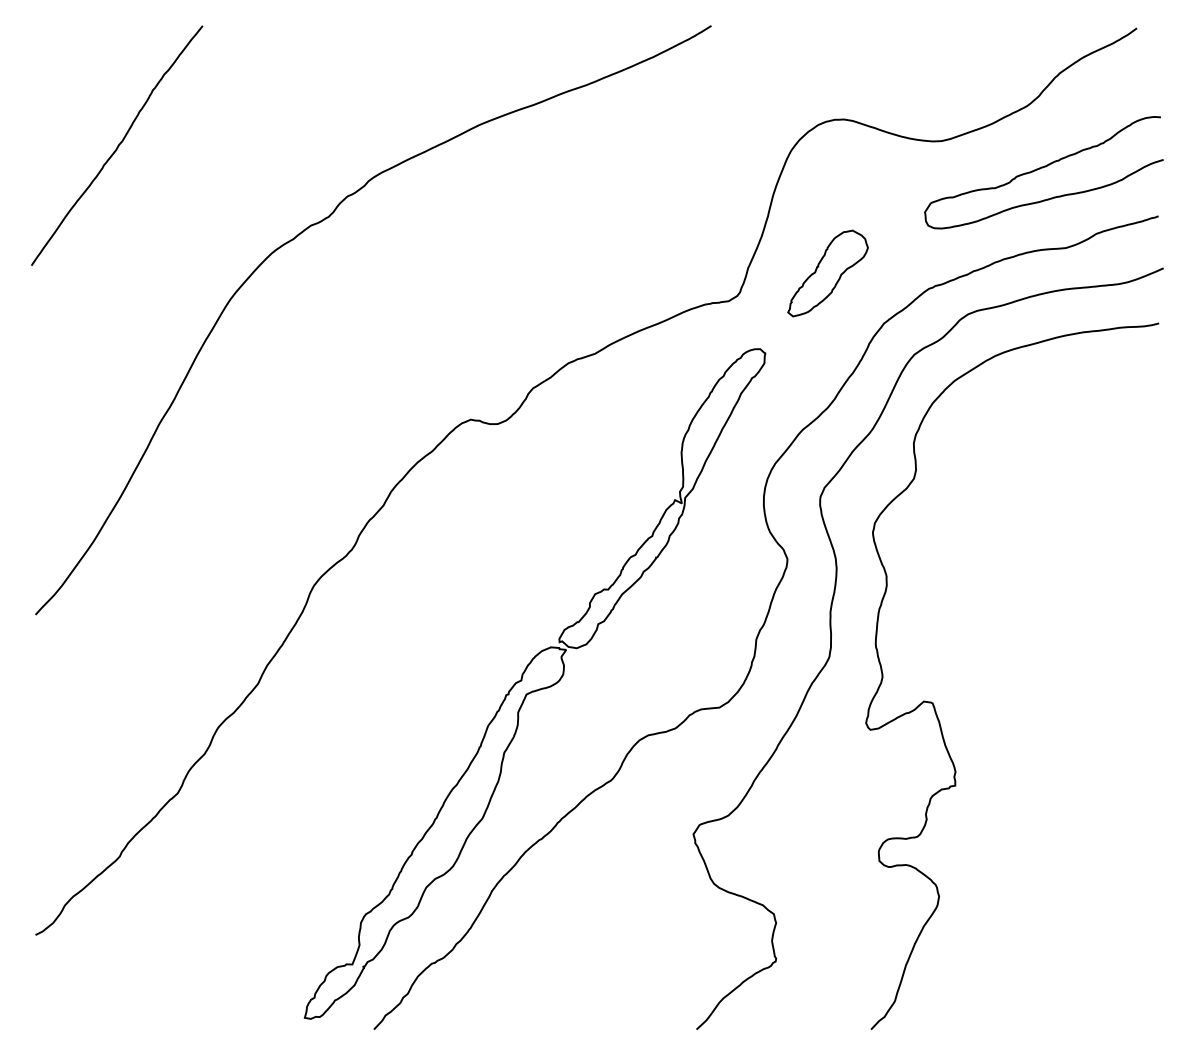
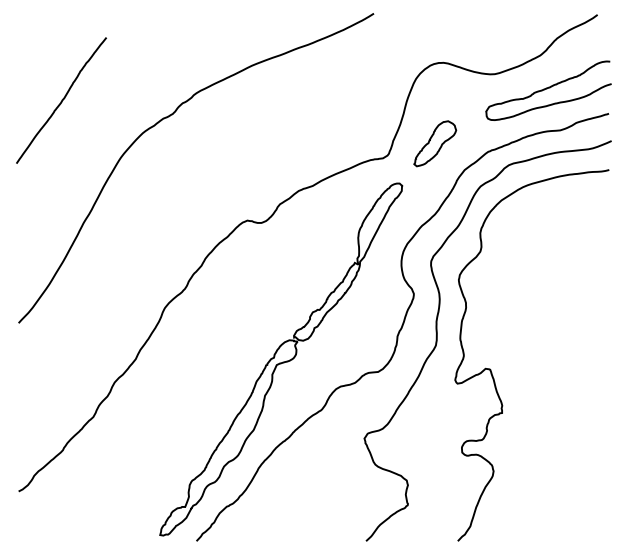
curve: (117, 145) -> (61, 100), moved

